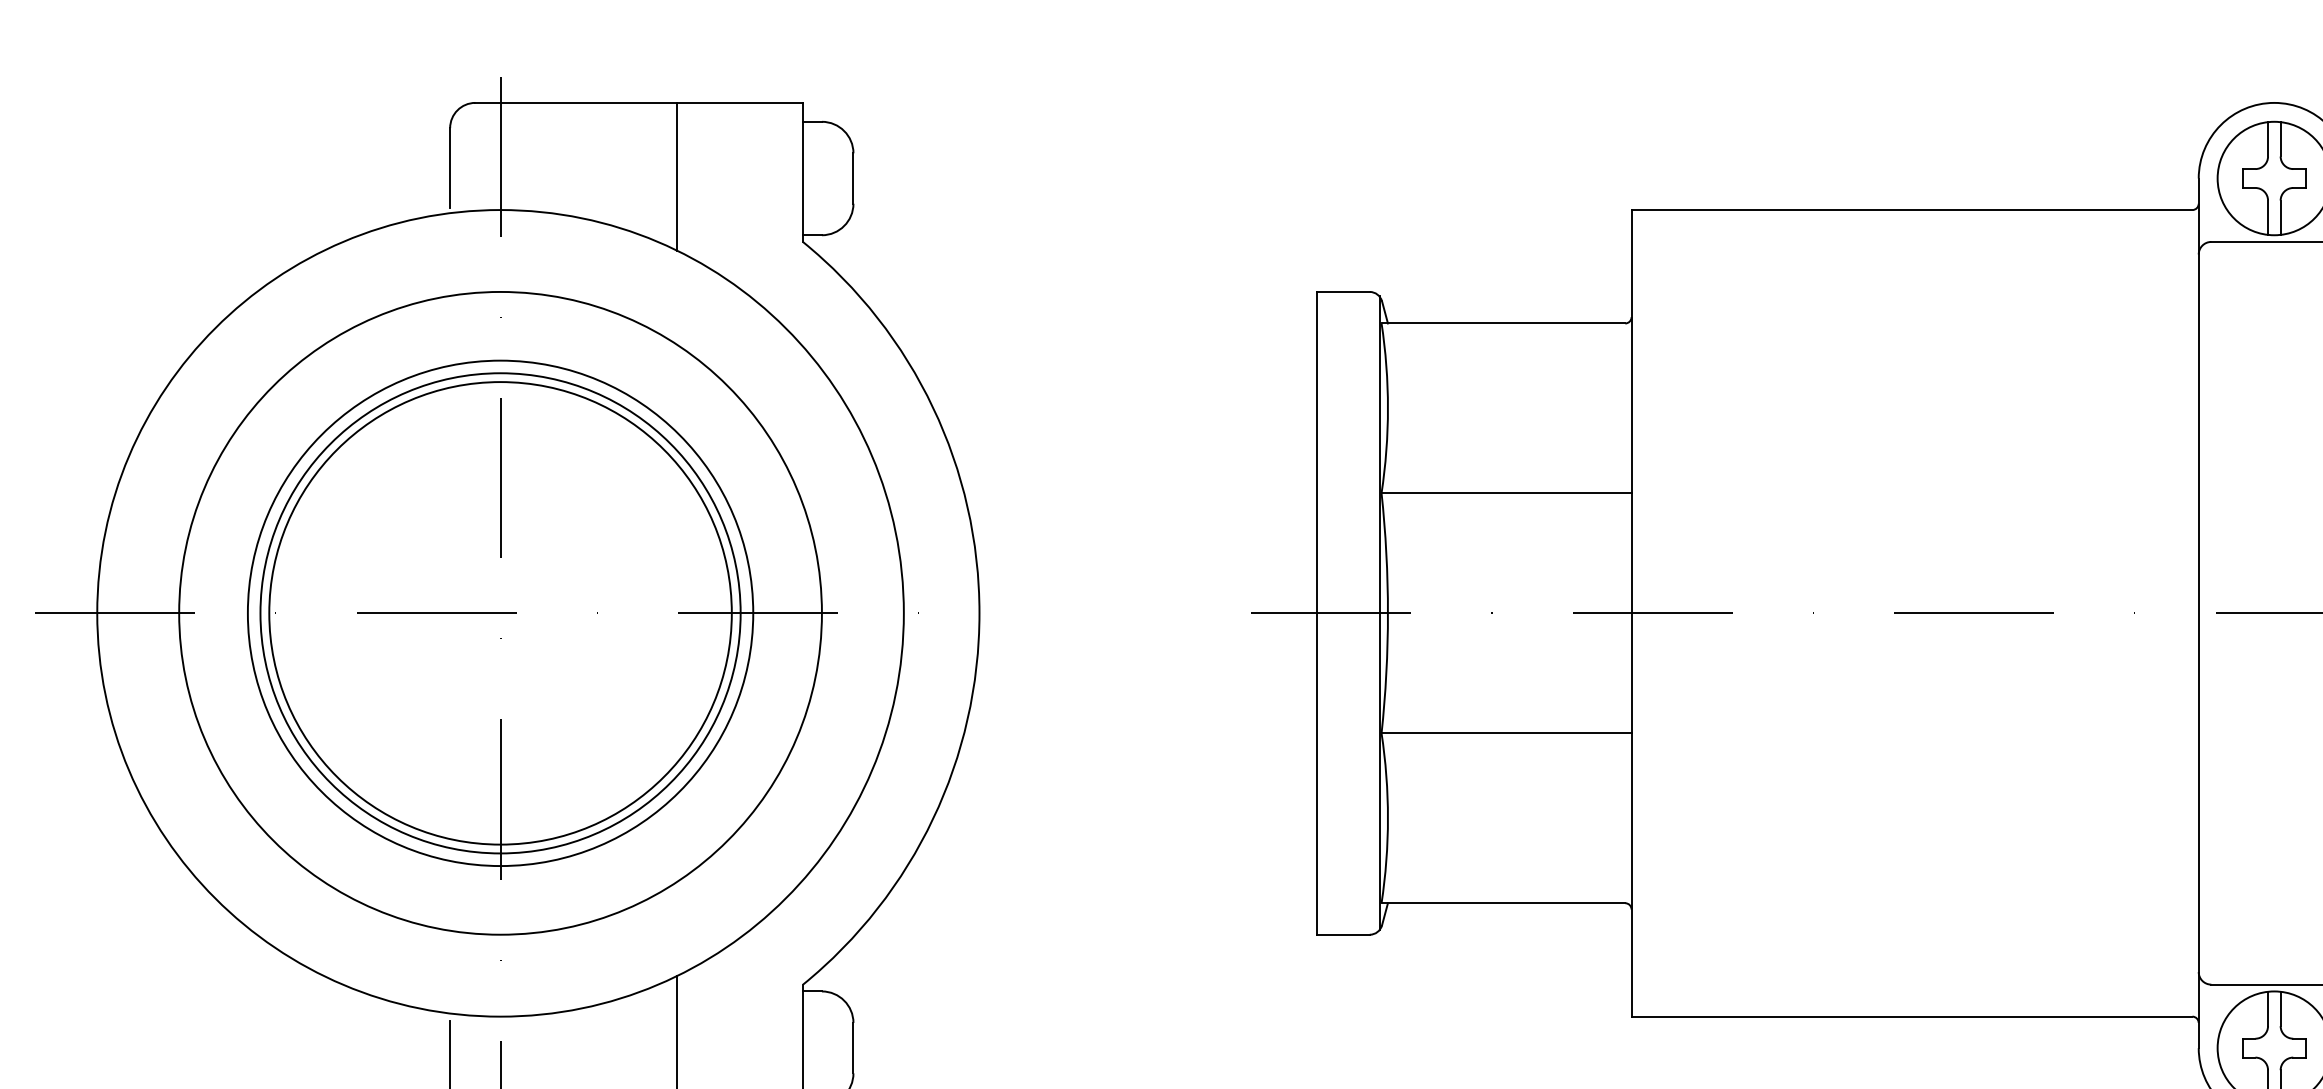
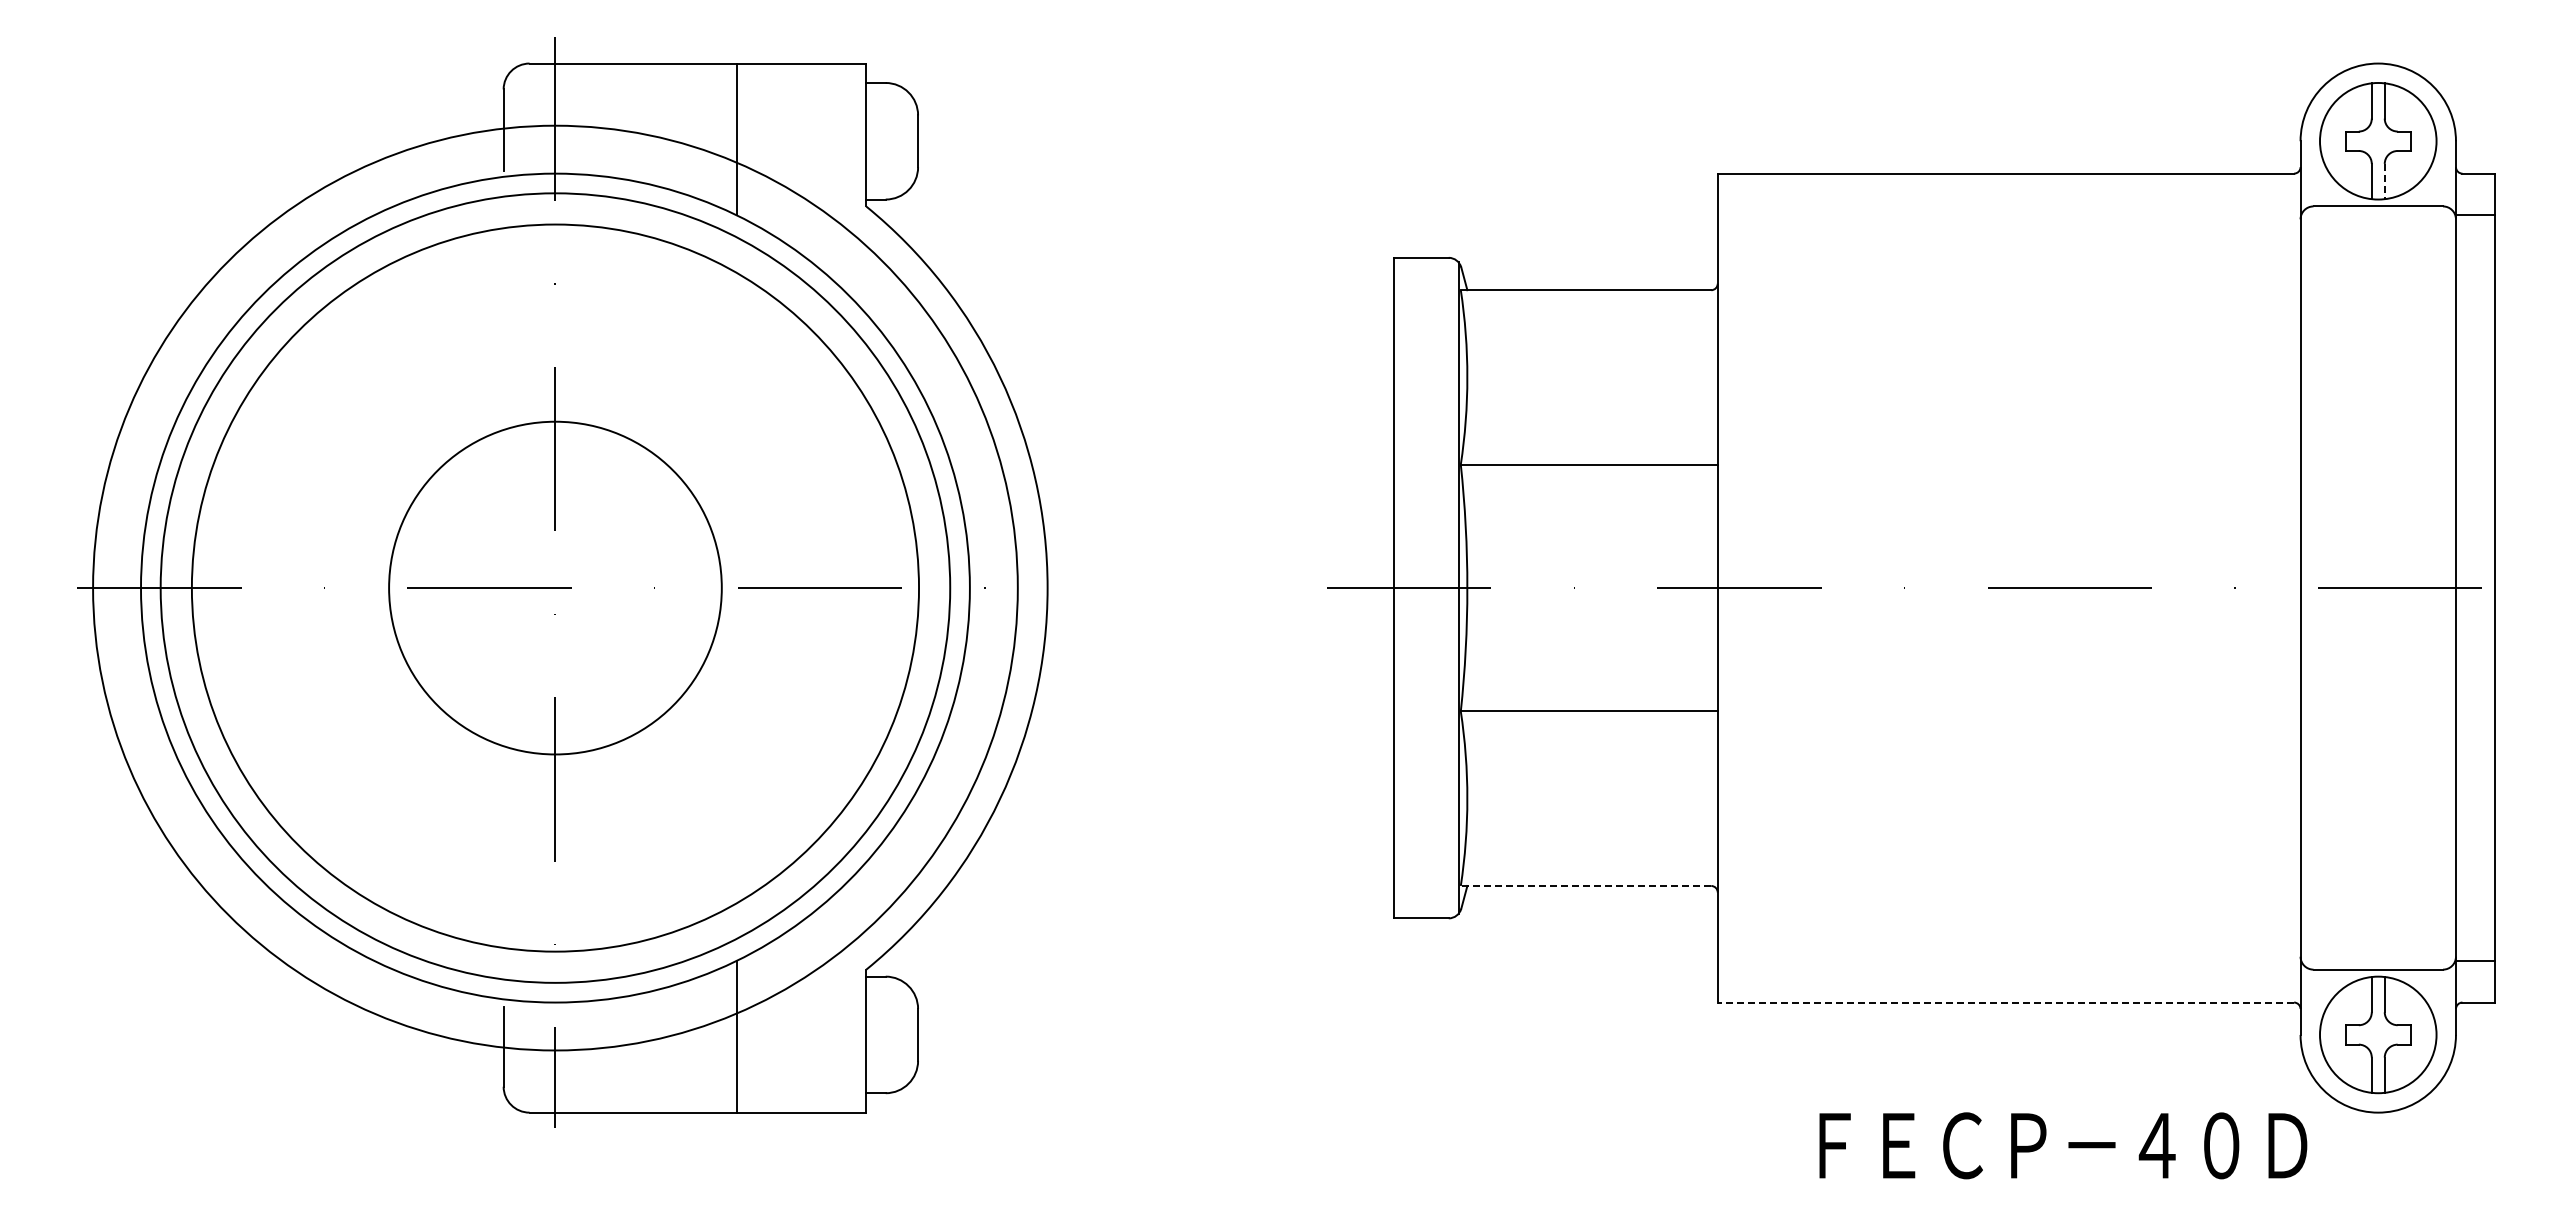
line: (2280, 217) -> (2384, 181), solid -> dashed
circle: (500, 612) -> (555, 587), size x0.7
circle: (500, 612) -> (555, 587), size x1.4
circle: (500, 612) -> (555, 587), size x1.4
circle: (500, 612) -> (555, 587), size x1.6
line: (1502, 902) -> (1585, 885), solid -> dashed
line: (1911, 1016) -> (2005, 1002), solid -> dashed

